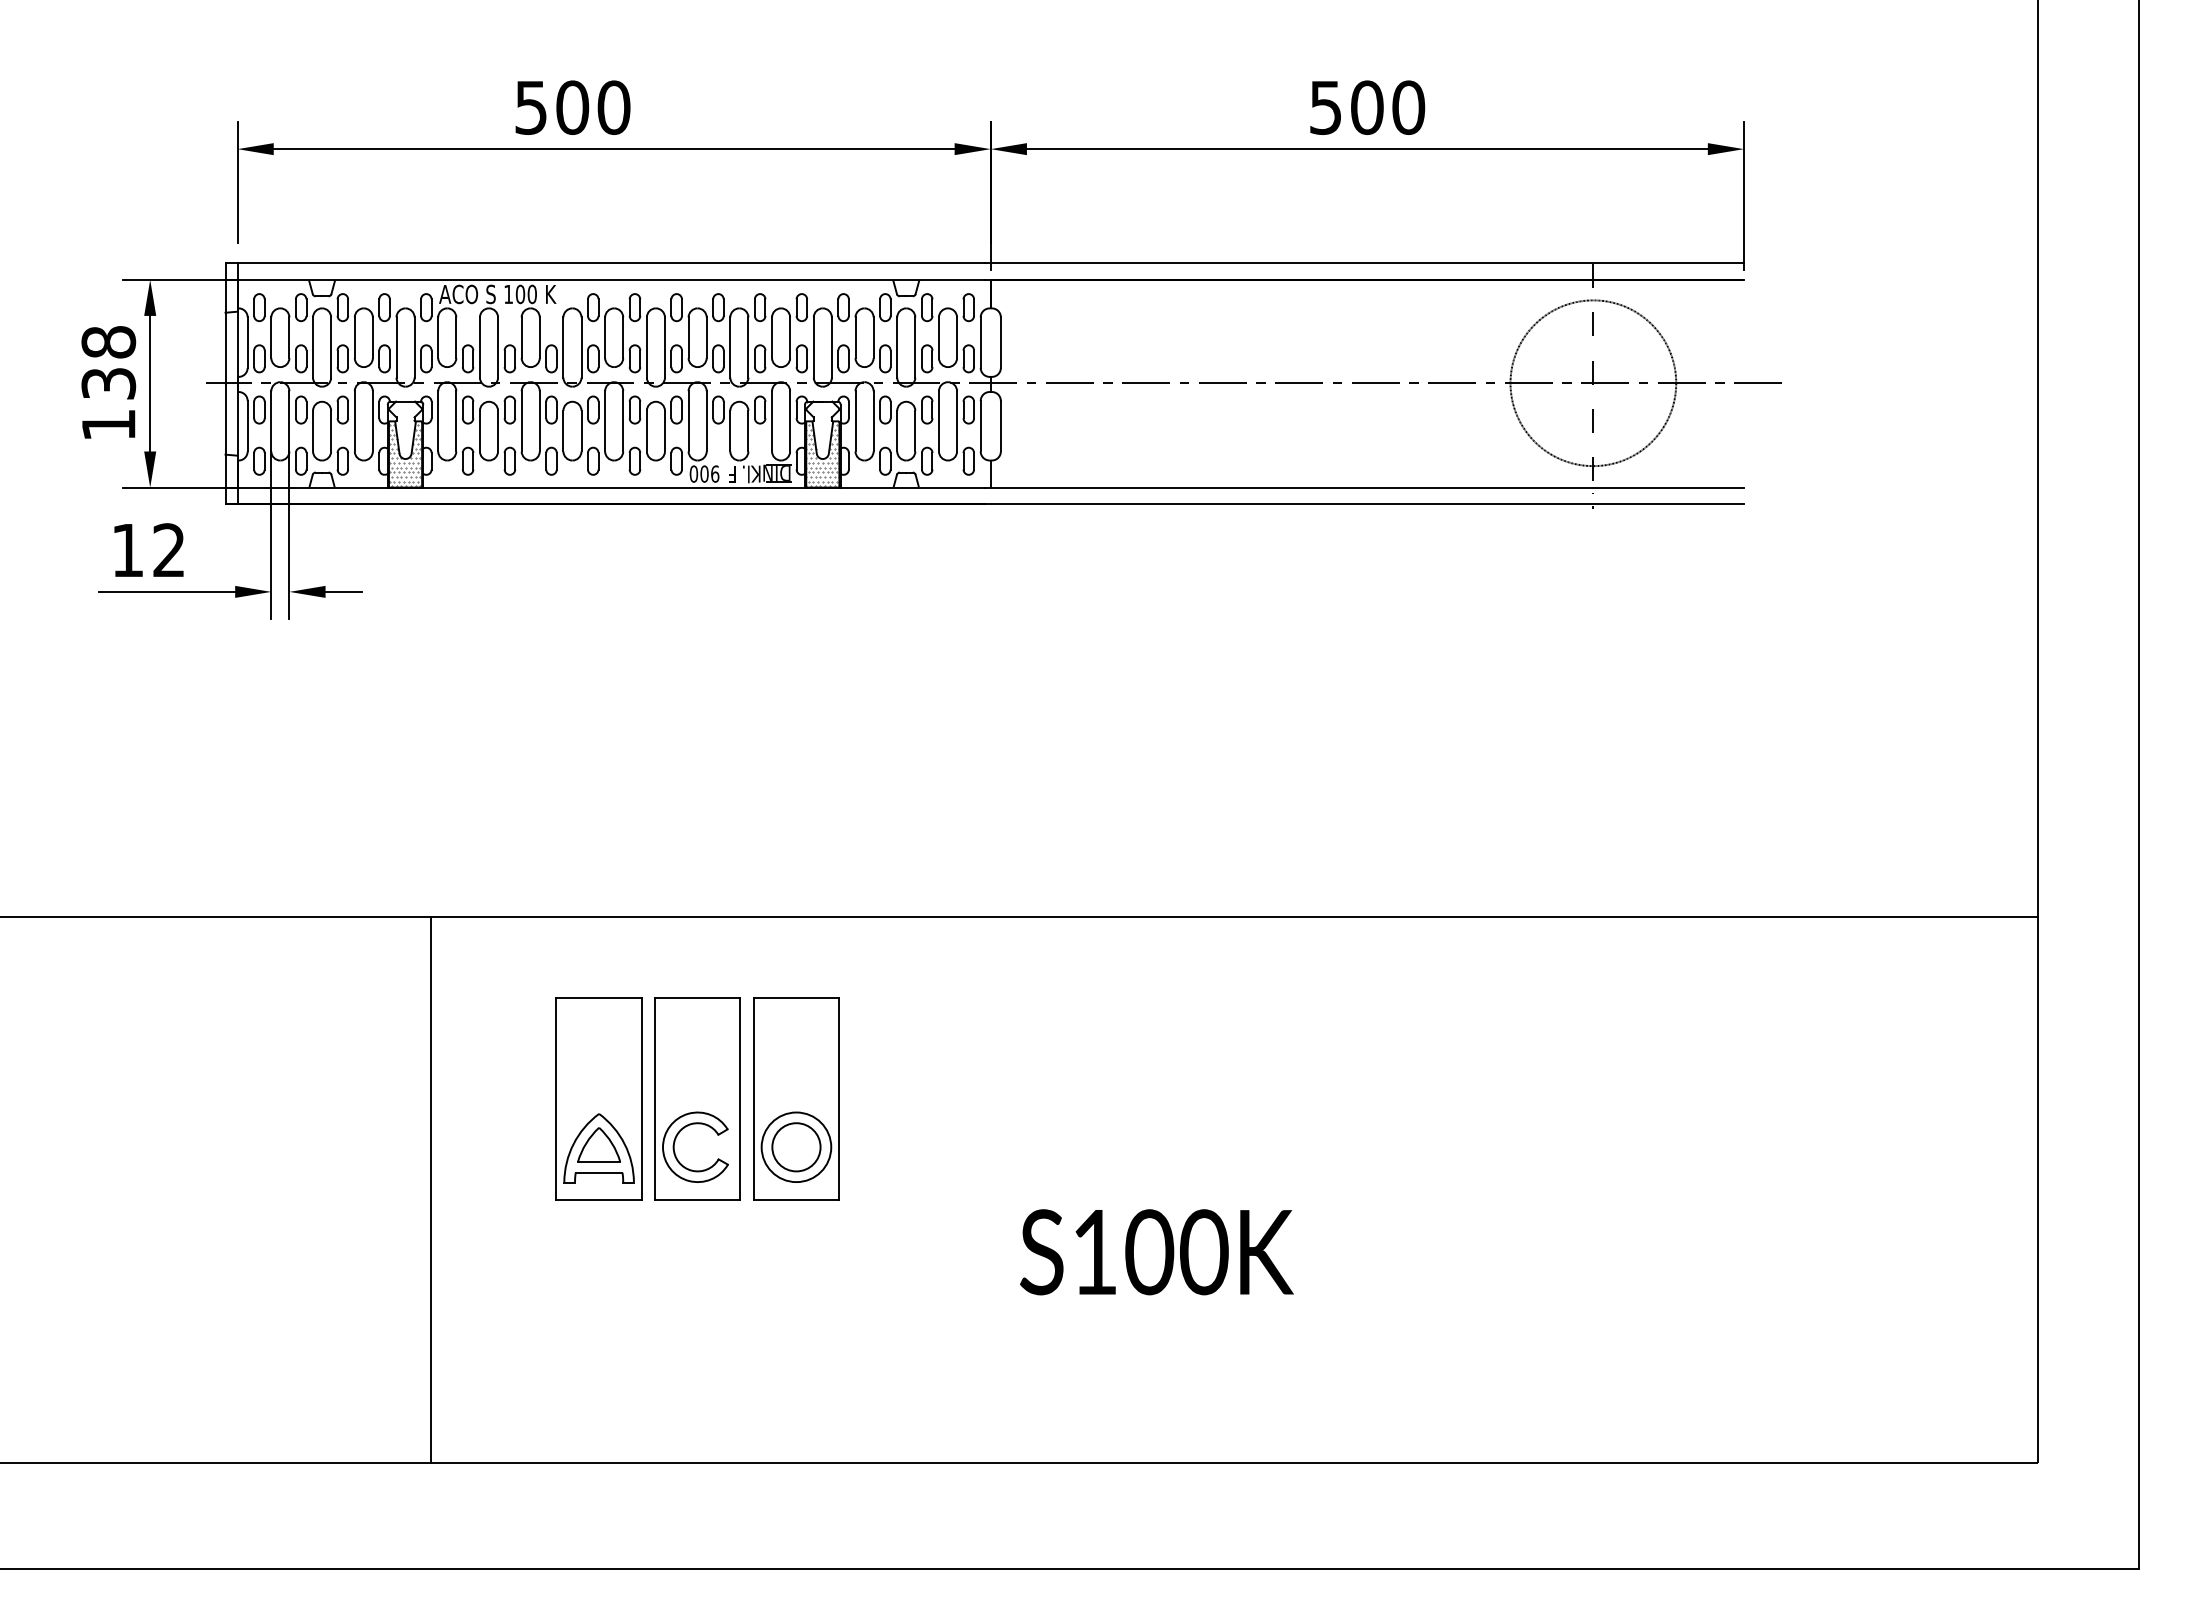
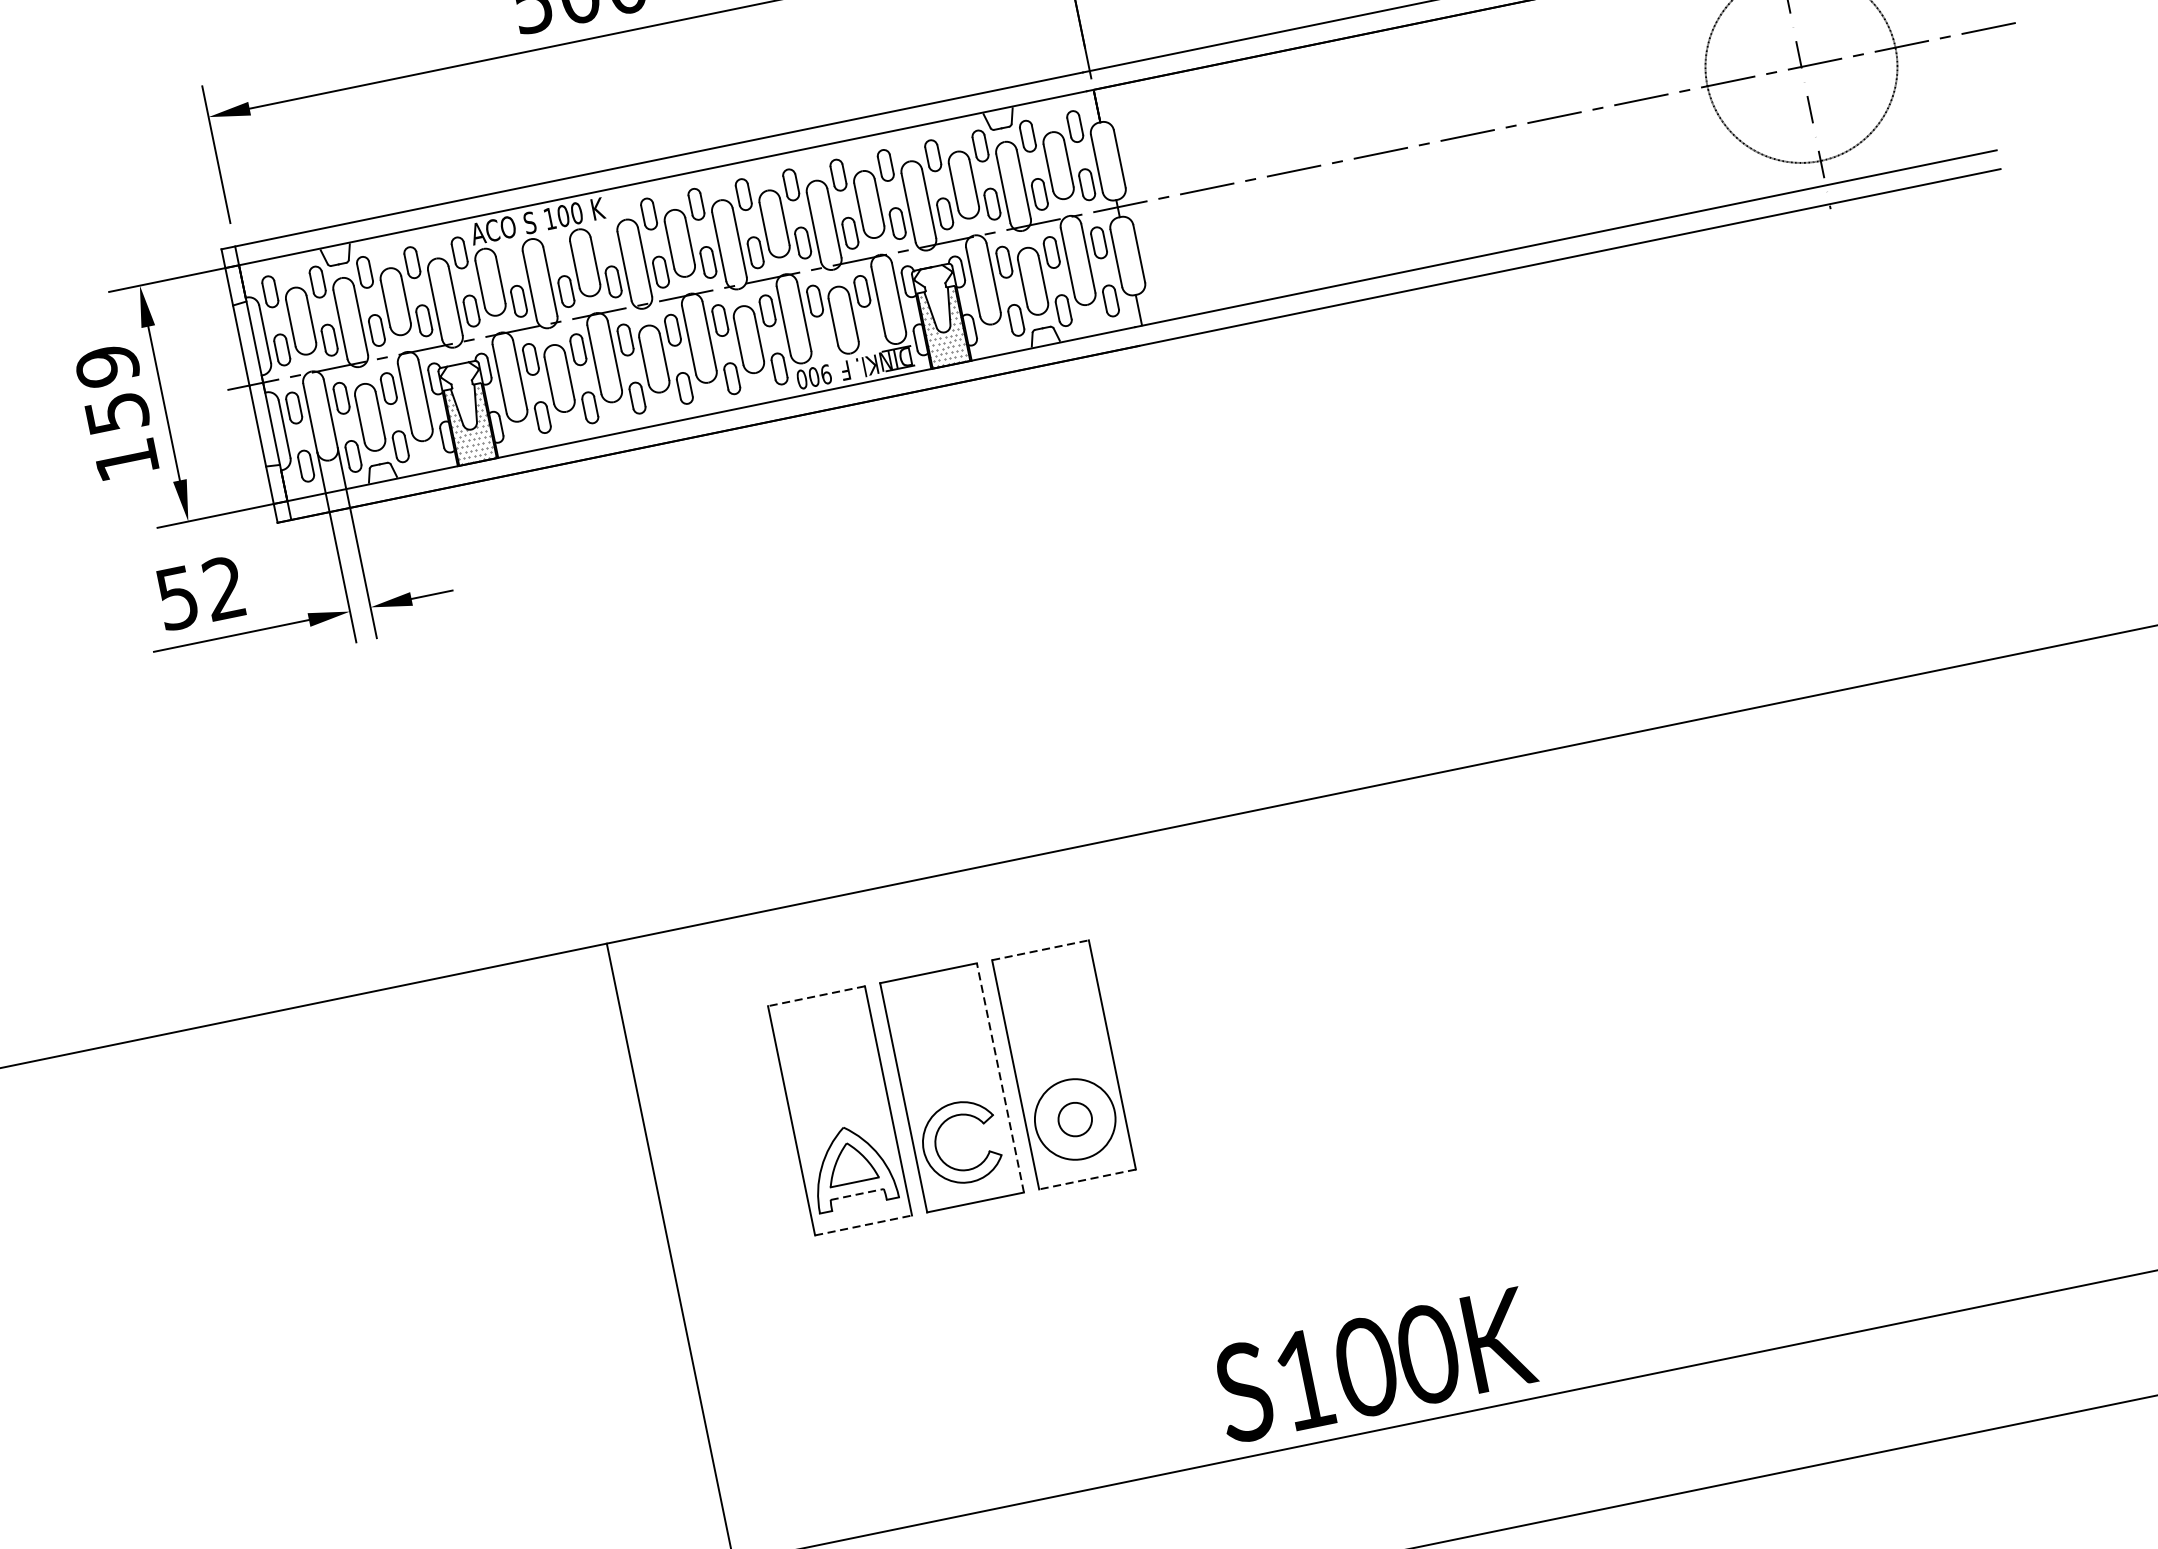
text: (108, 362) -> (111, 389), 138 -> 159
text: (127, 550) -> (177, 598), 12 -> 52
line: (599, 998) -> (817, 996), solid -> dashed
line: (796, 998) -> (1040, 950), solid -> dashed
line: (740, 1098) -> (1000, 1077), solid -> dashed
circle: (796, 1147) -> (1075, 1119), size x0.6
line: (599, 1172) -> (857, 1193), solid -> dashed
line: (599, 1200) -> (864, 1225), solid -> dashed
line: (796, 1200) -> (1087, 1179), solid -> dashed
text: (1156, 1252) -> (1374, 1365), moved

